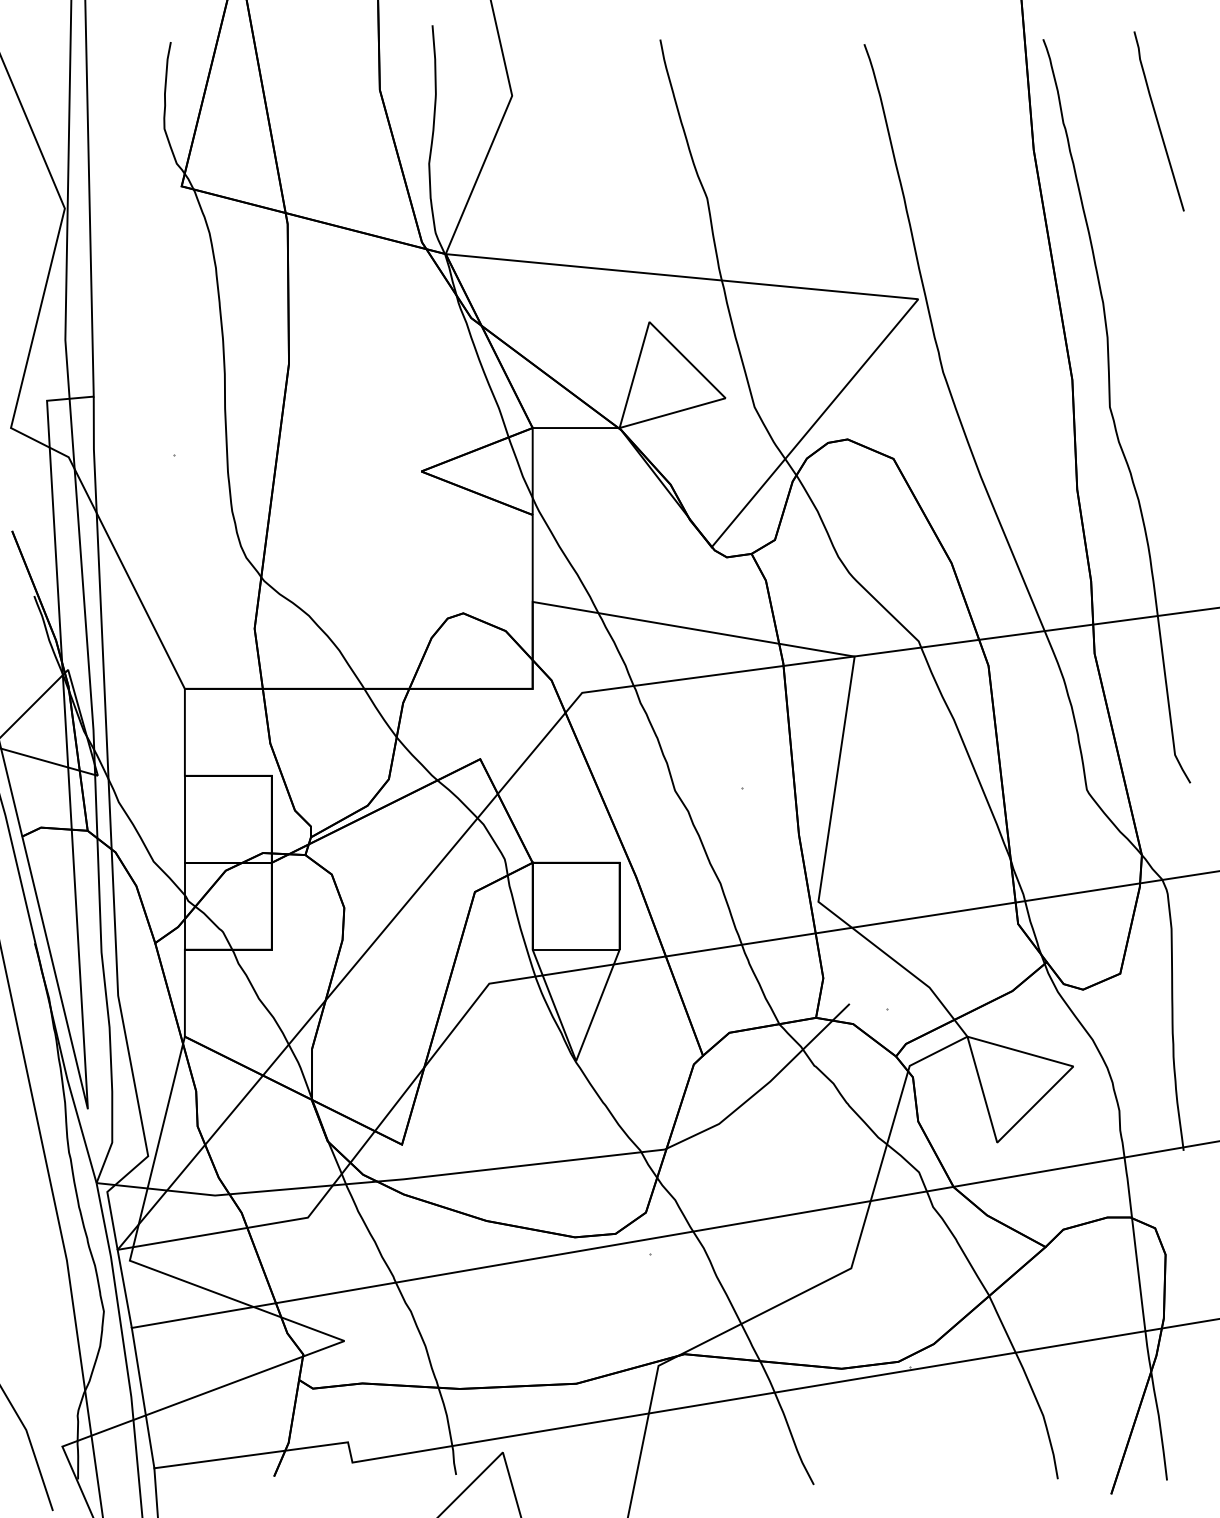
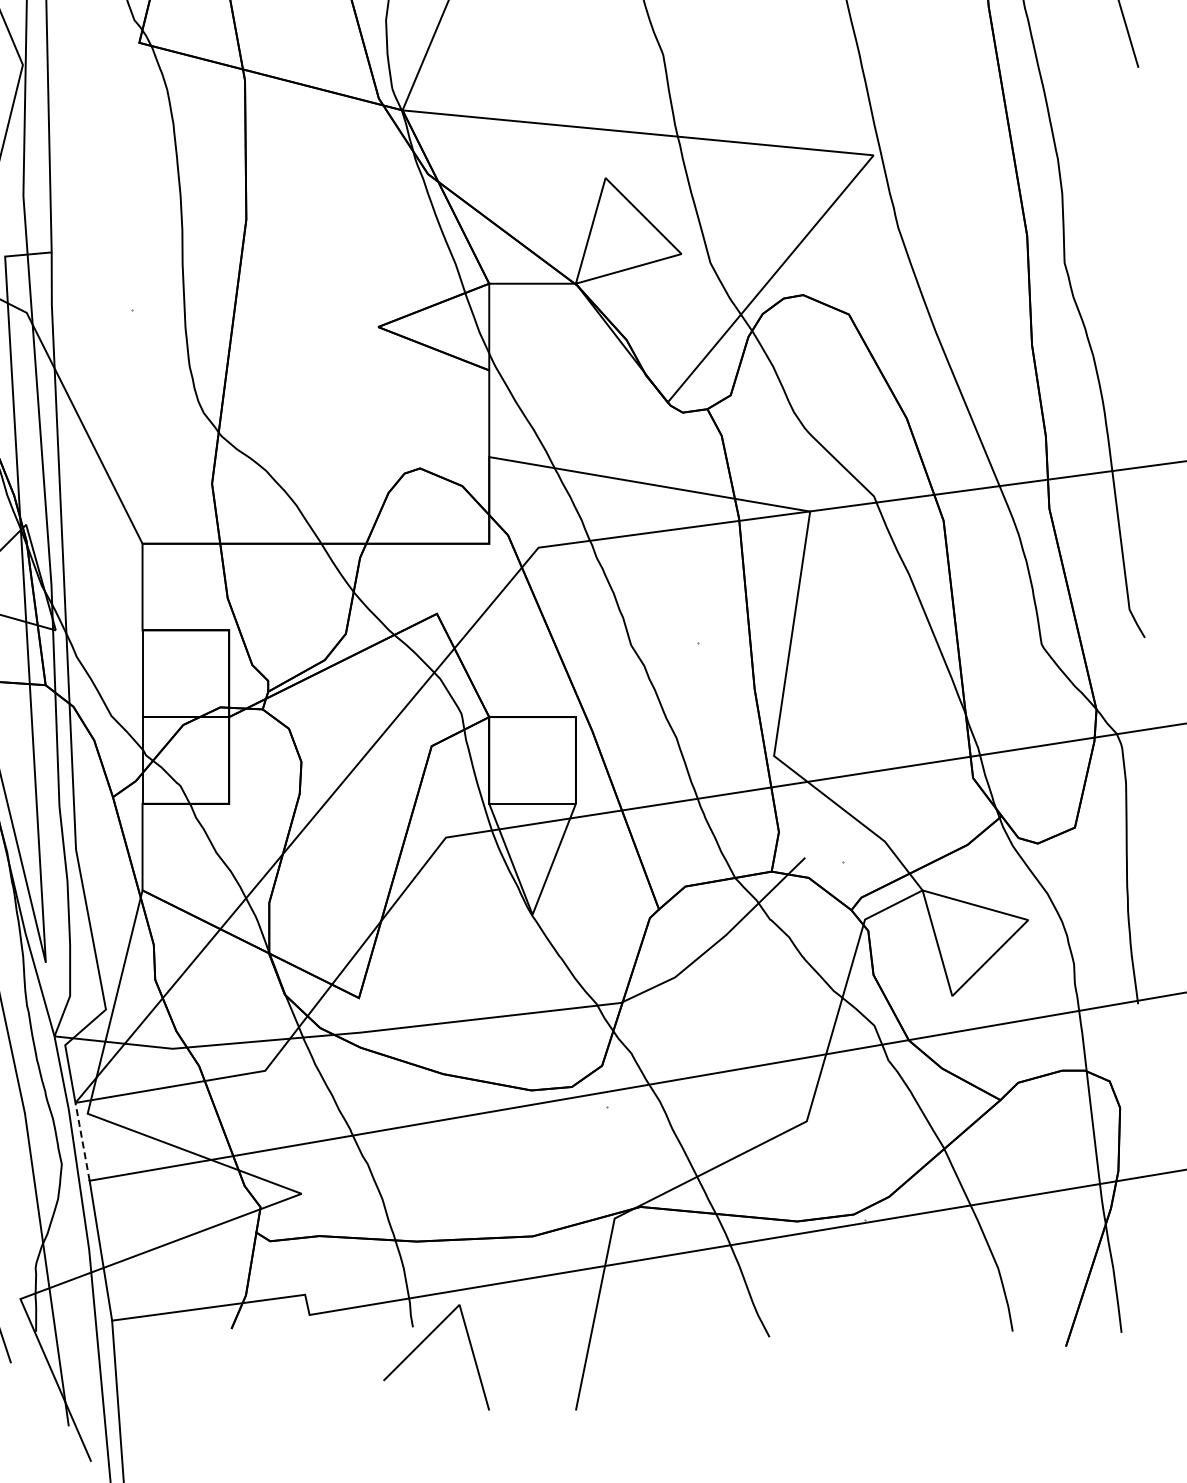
line: (124, 1288) -> (82, 1141), solid -> dashed

